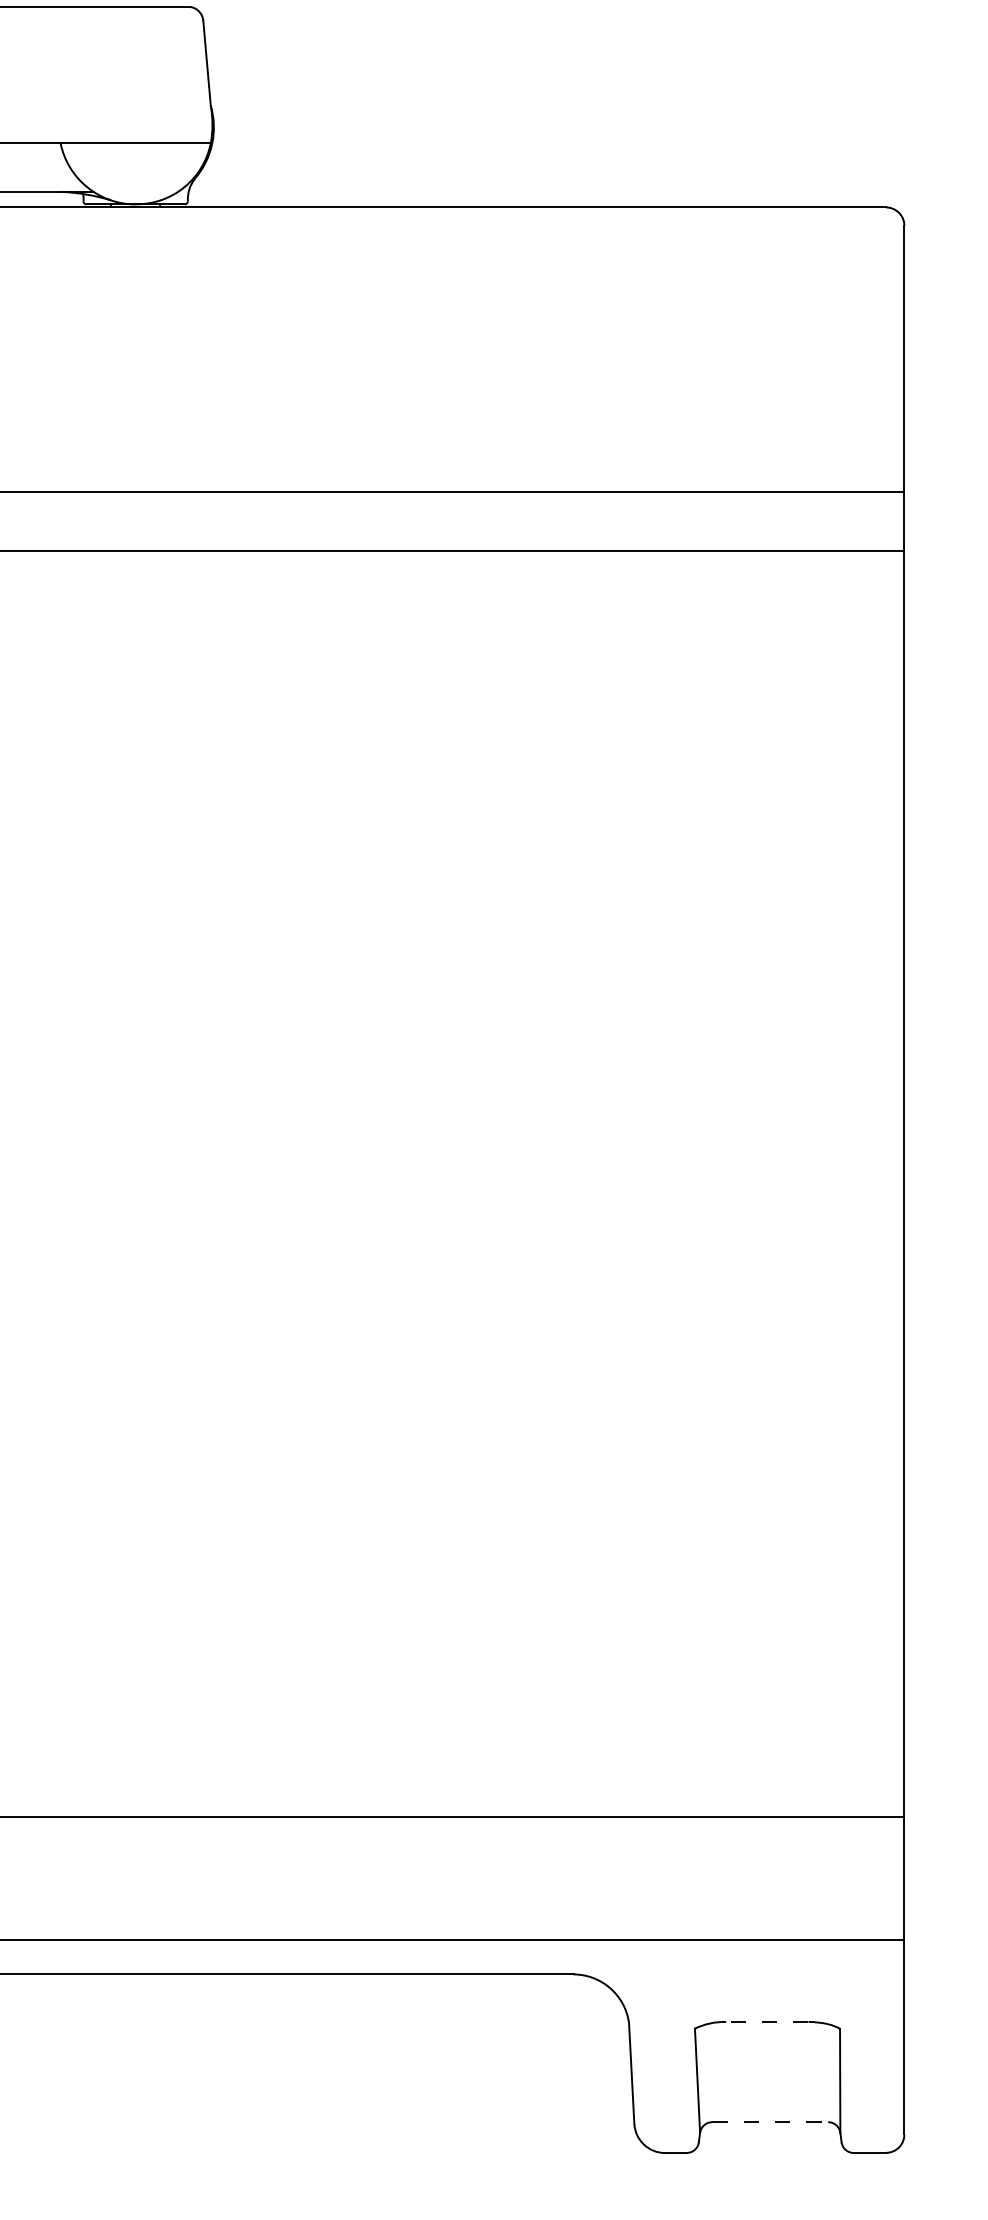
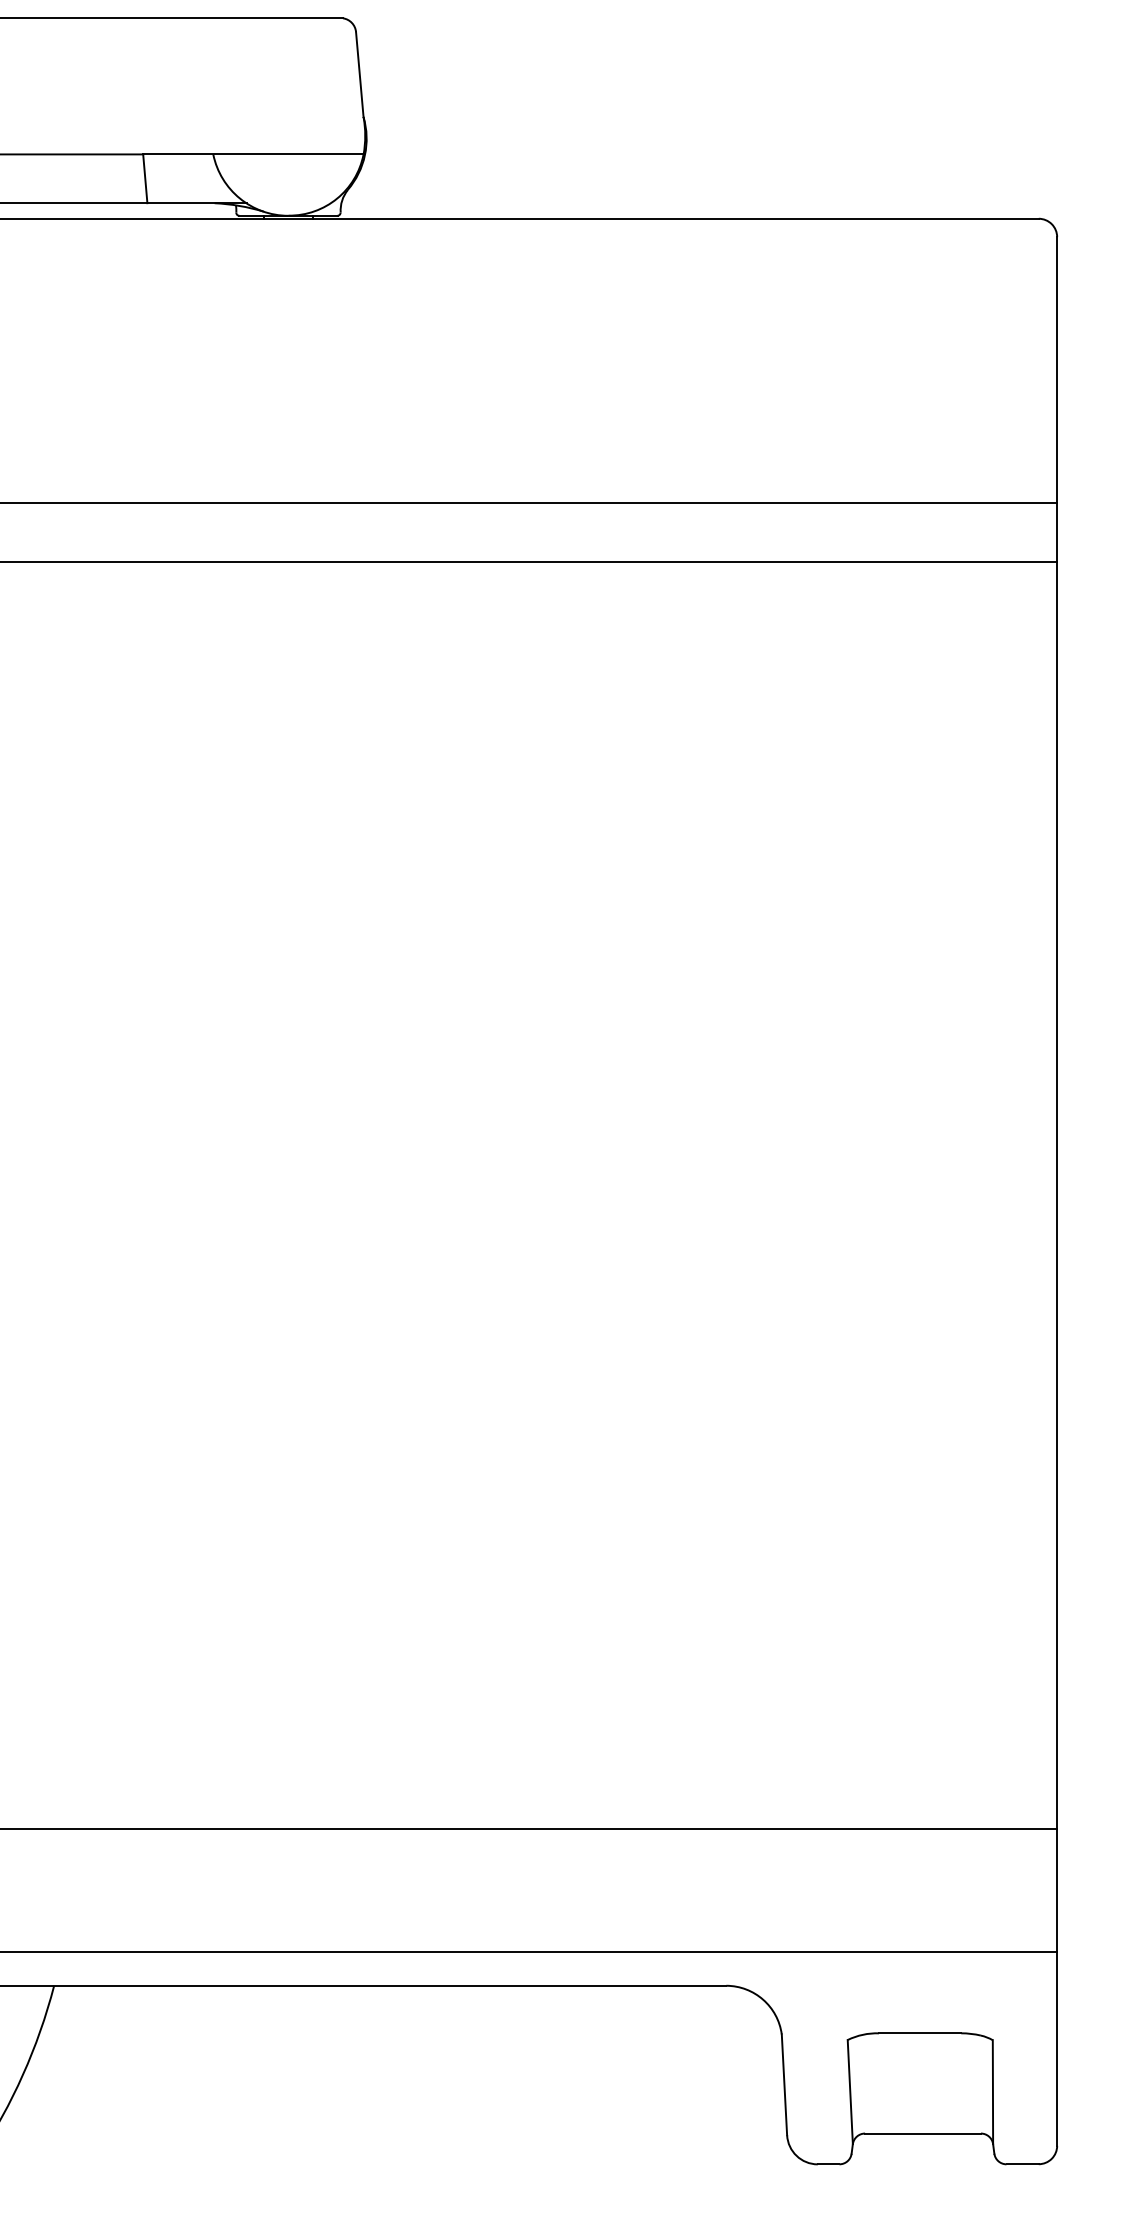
line: (766, 2022) -> (919, 2033), dashed -> solid
line: (770, 2122) -> (923, 2133), dashed -> solid

